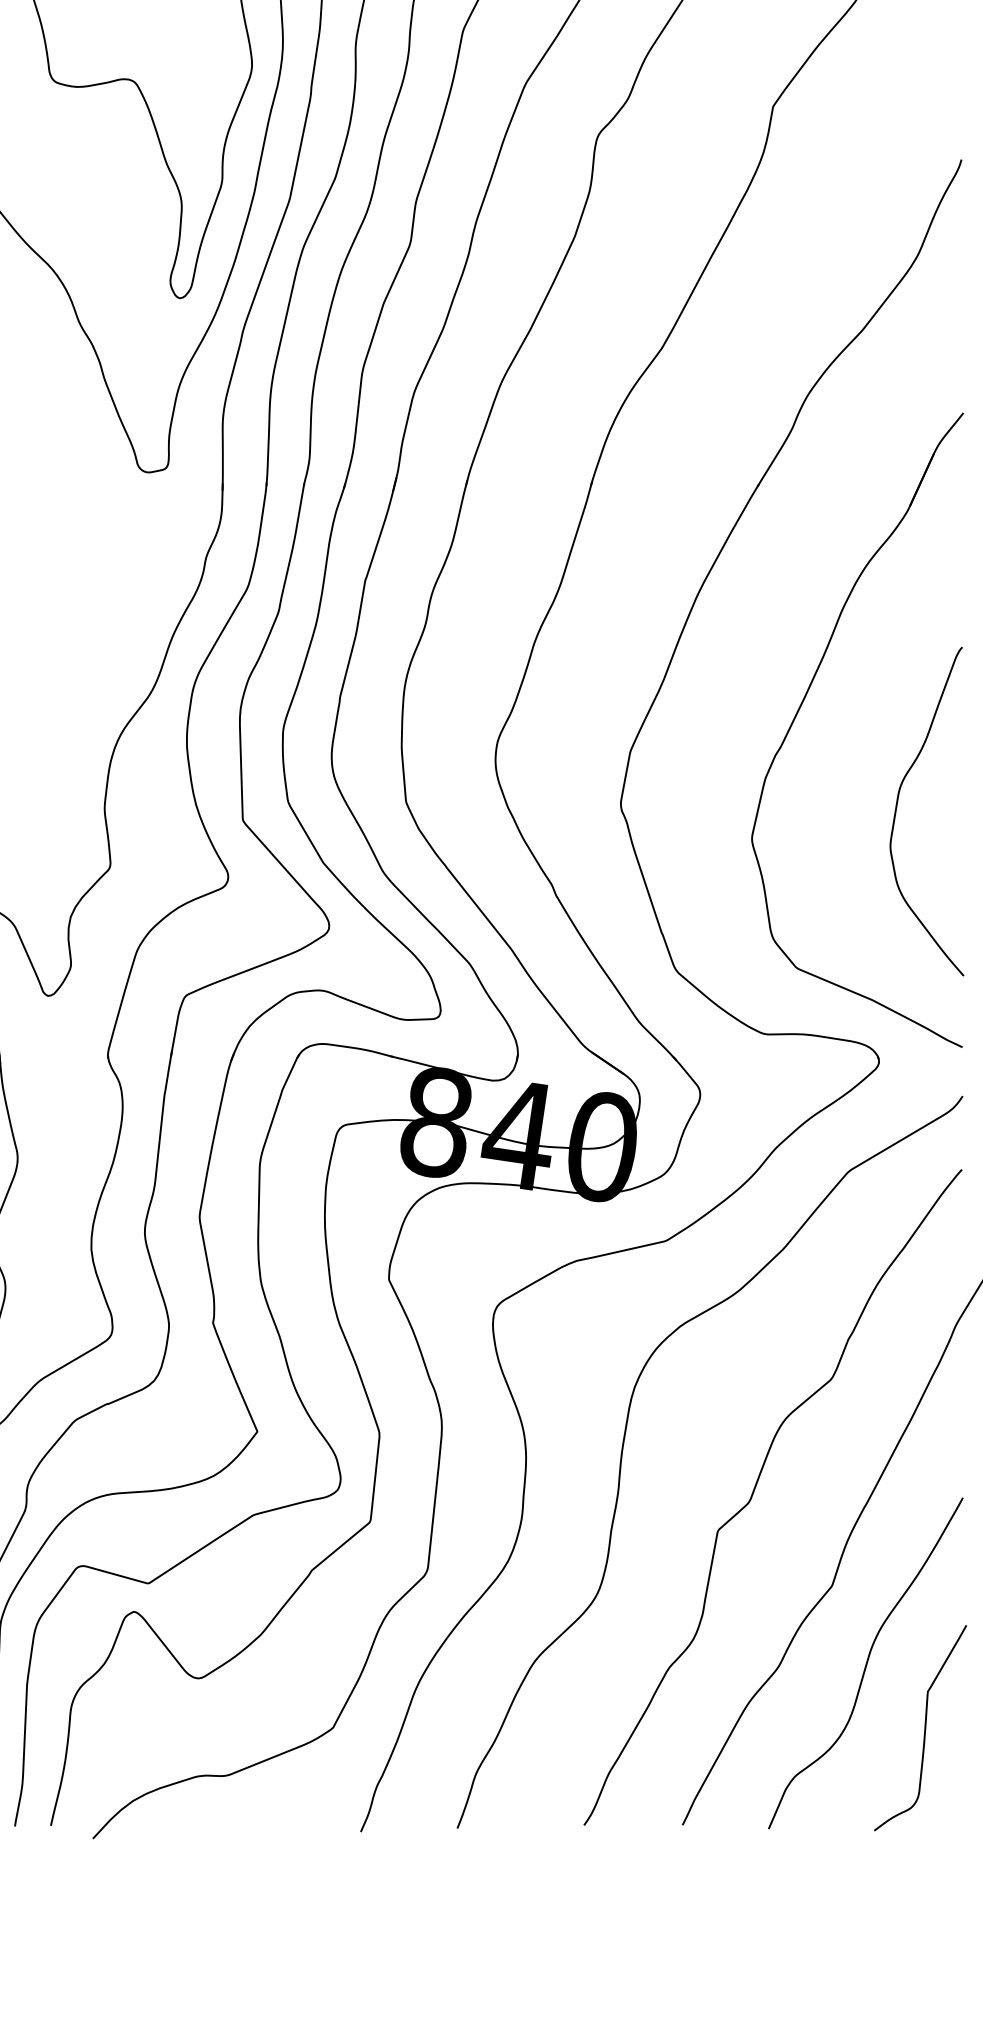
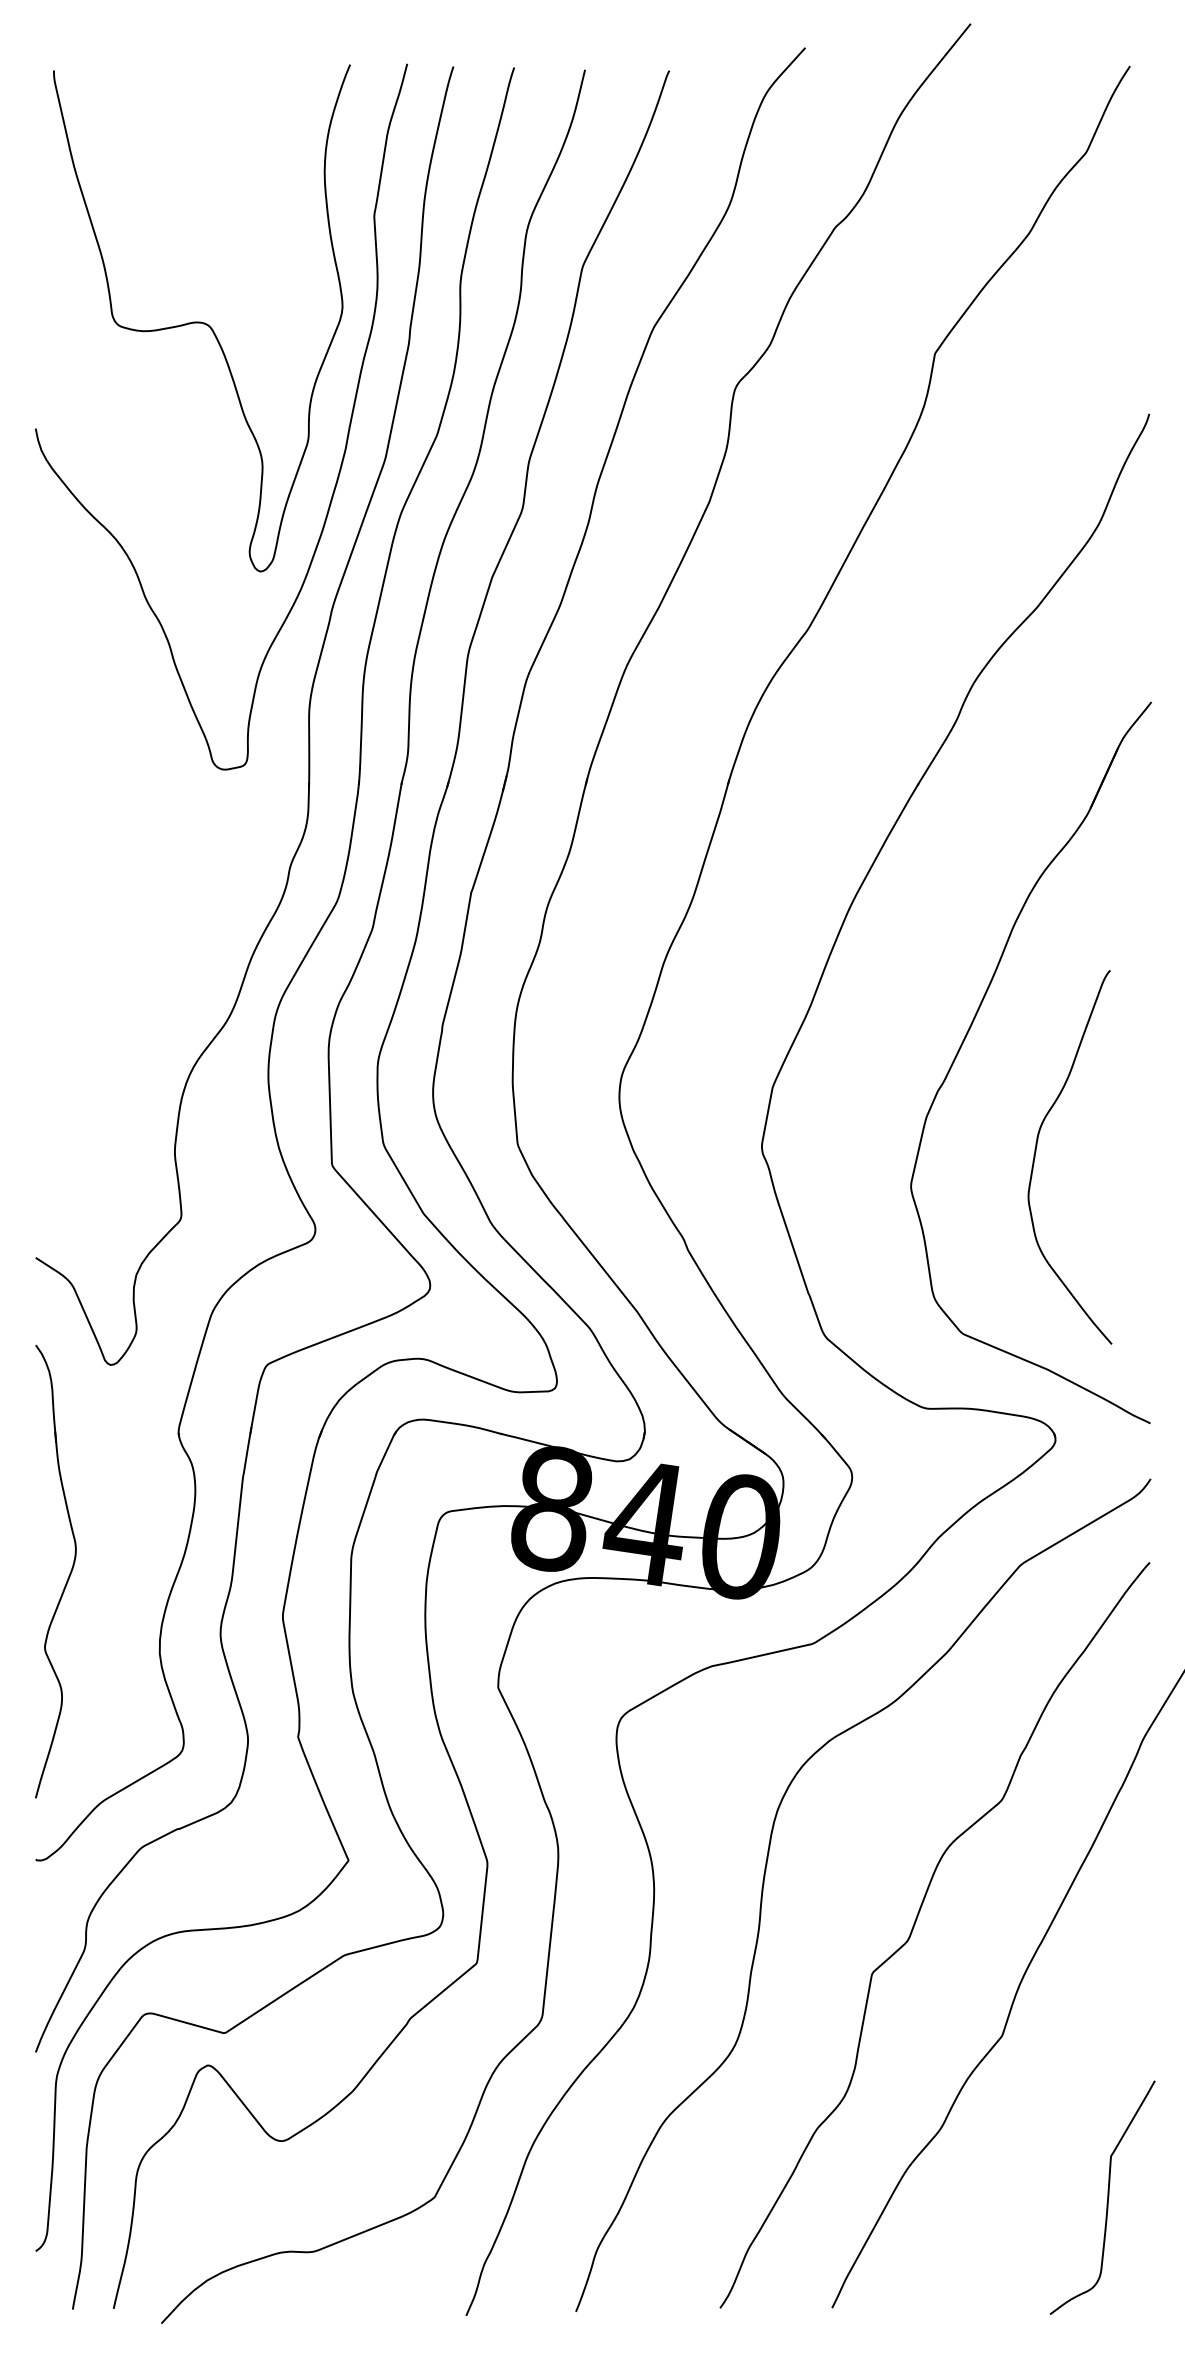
curve: (897, 807) -> (1036, 1152), moved
curve: (865, 1662) -> (1040, 2123), removed

